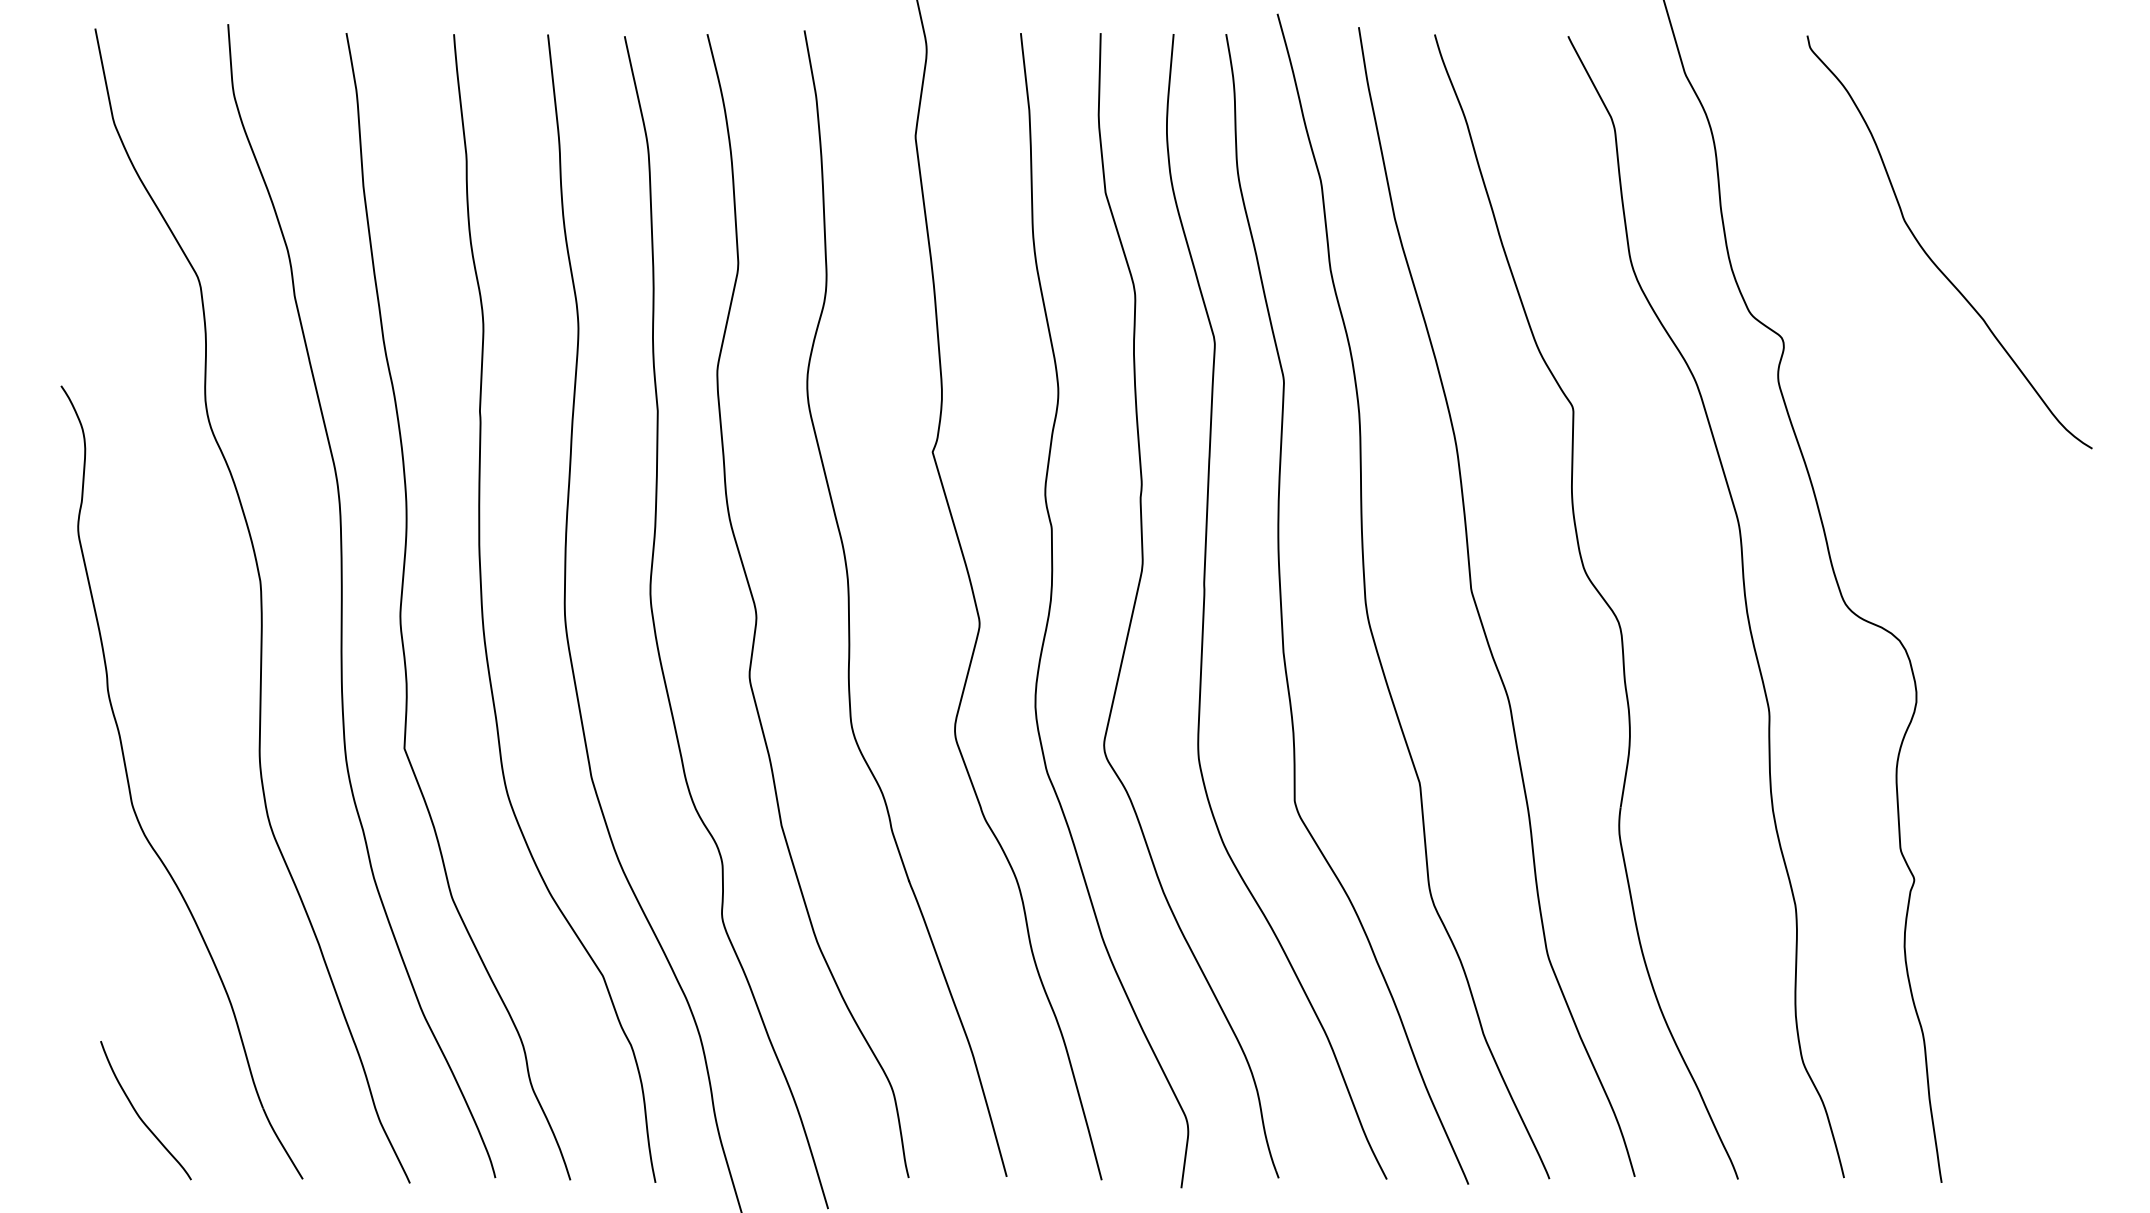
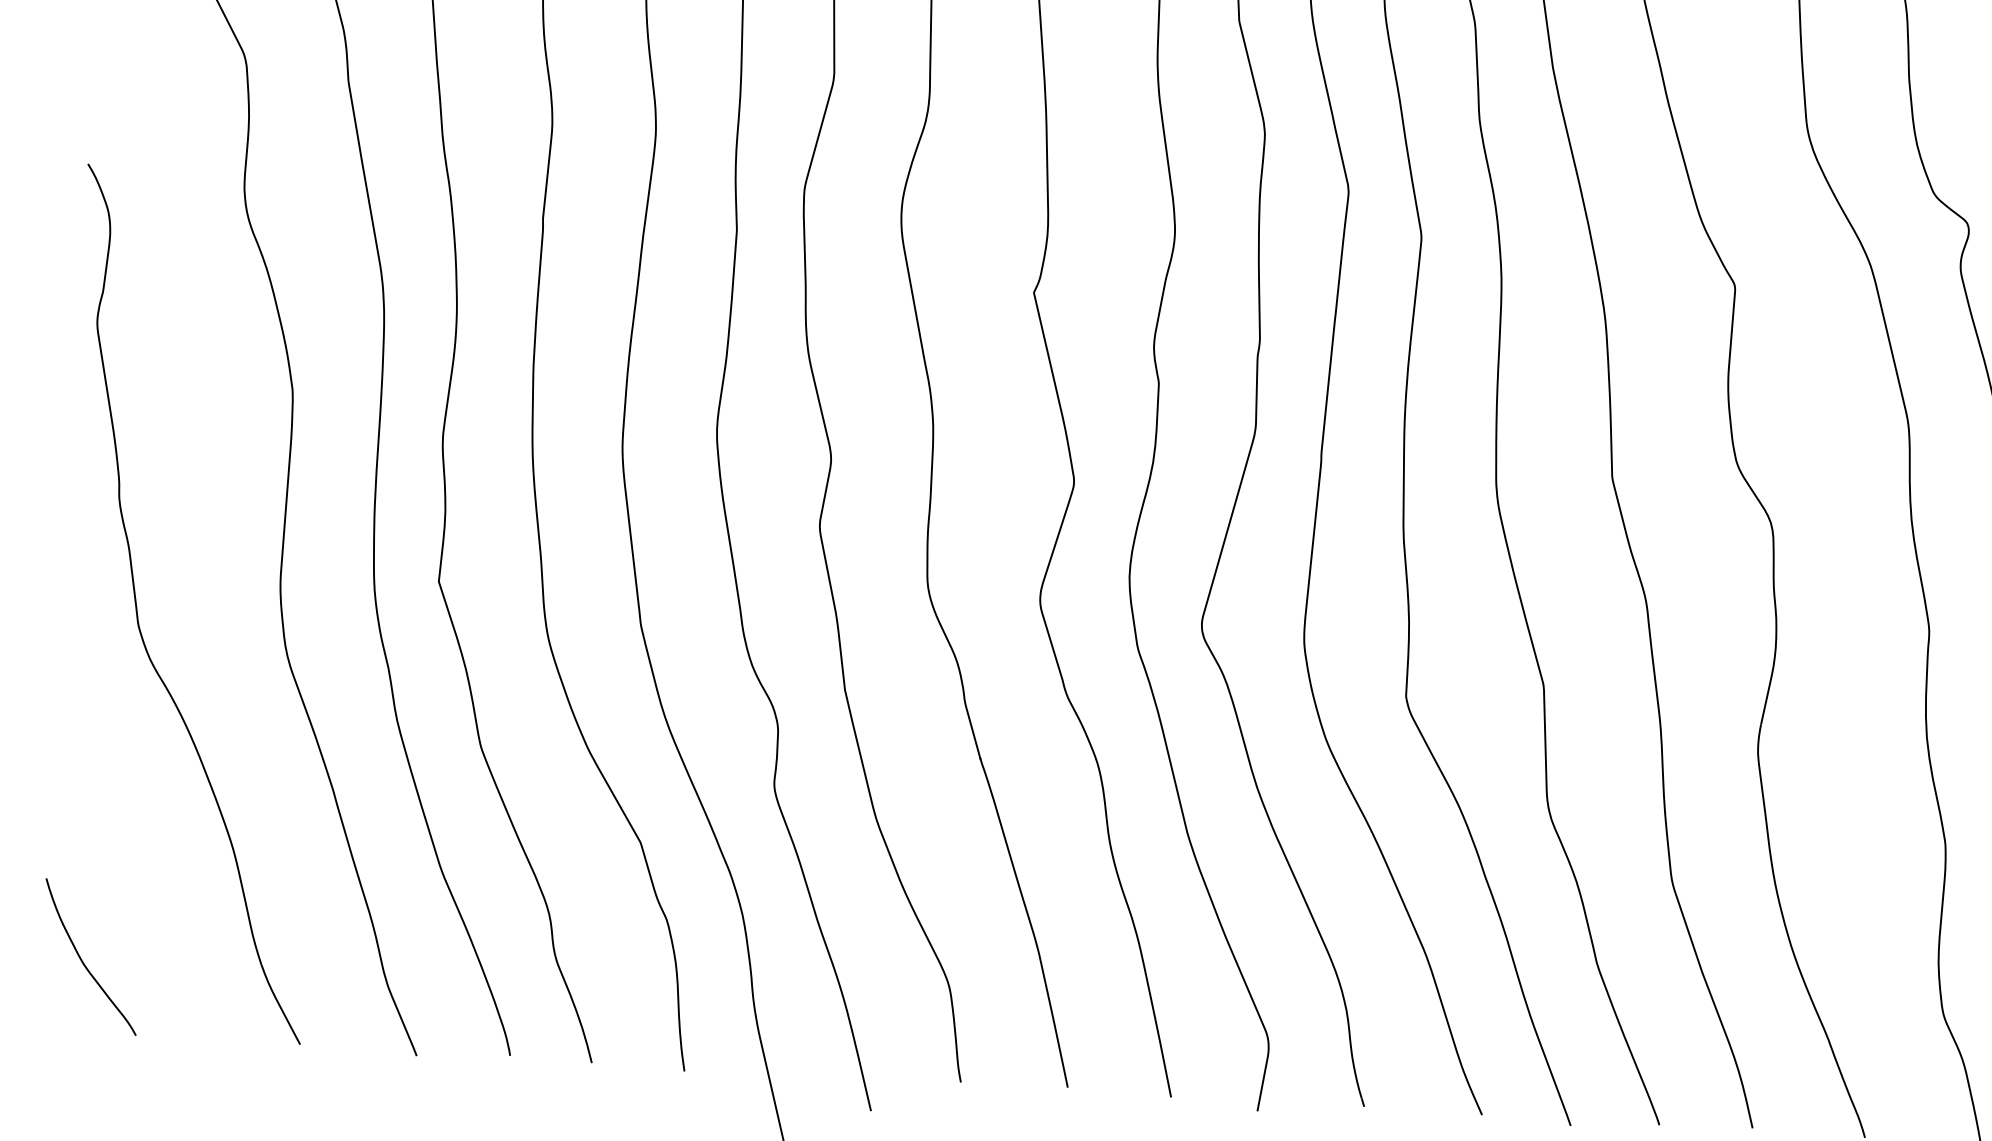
curve: (138, 1113) -> (82, 959), moved

